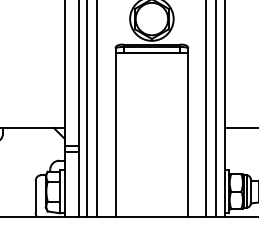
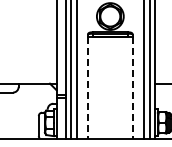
line: (114, 135) -> (87, 88), solid -> dashed
line: (187, 135) -> (132, 88), solid -> dashed

